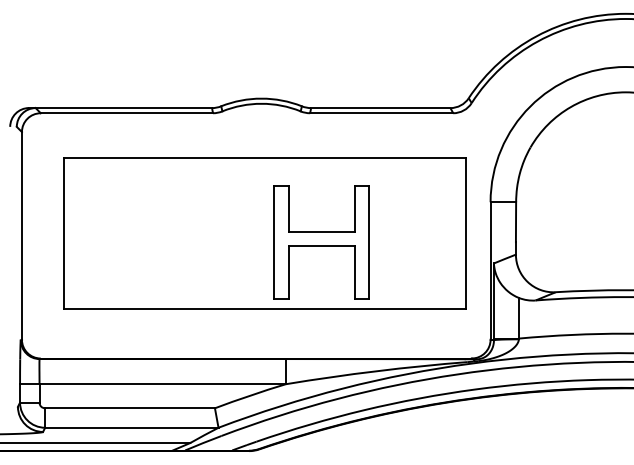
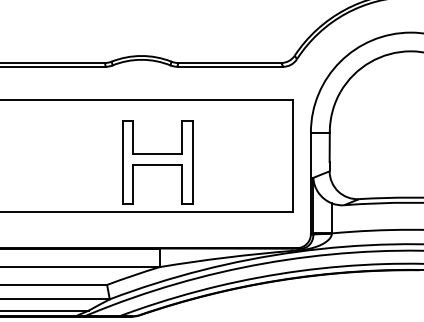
part: (321, 242) -> (157, 162), moved

